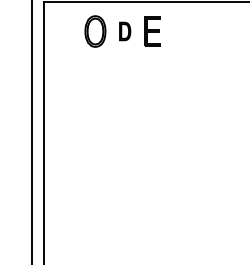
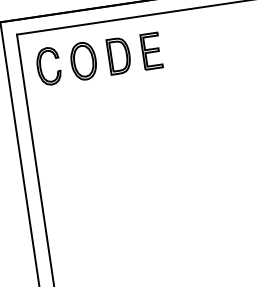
part: (60, 29) -> (41, 64), added
part: (124, 31) -> (118, 56), size x1.67

